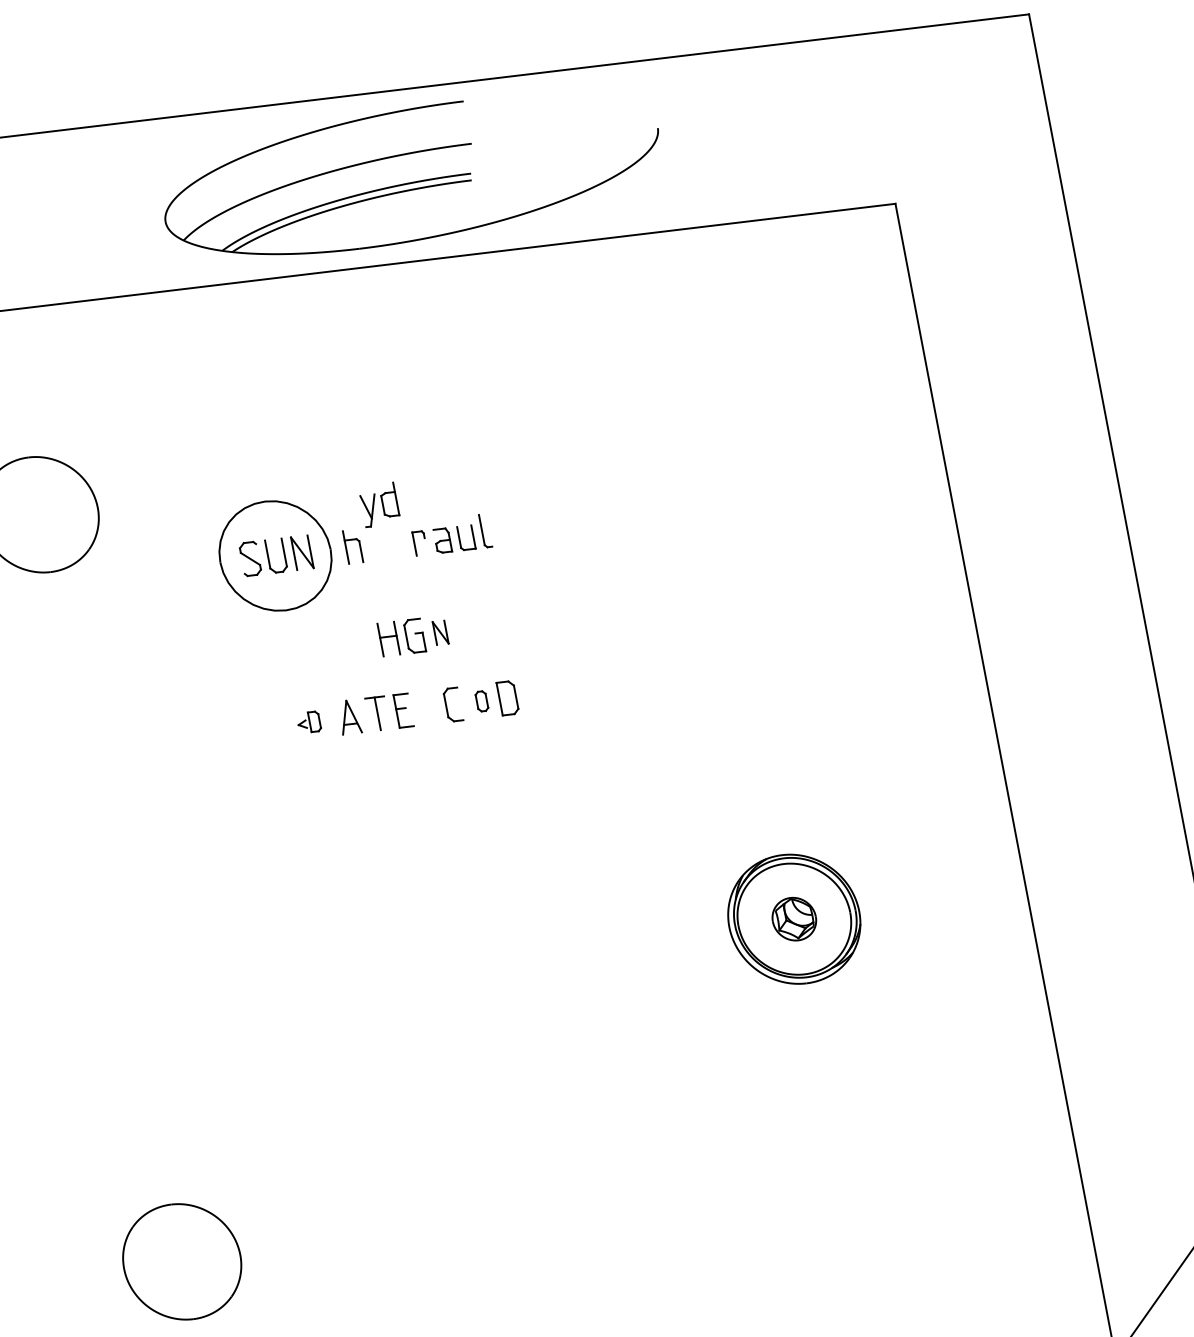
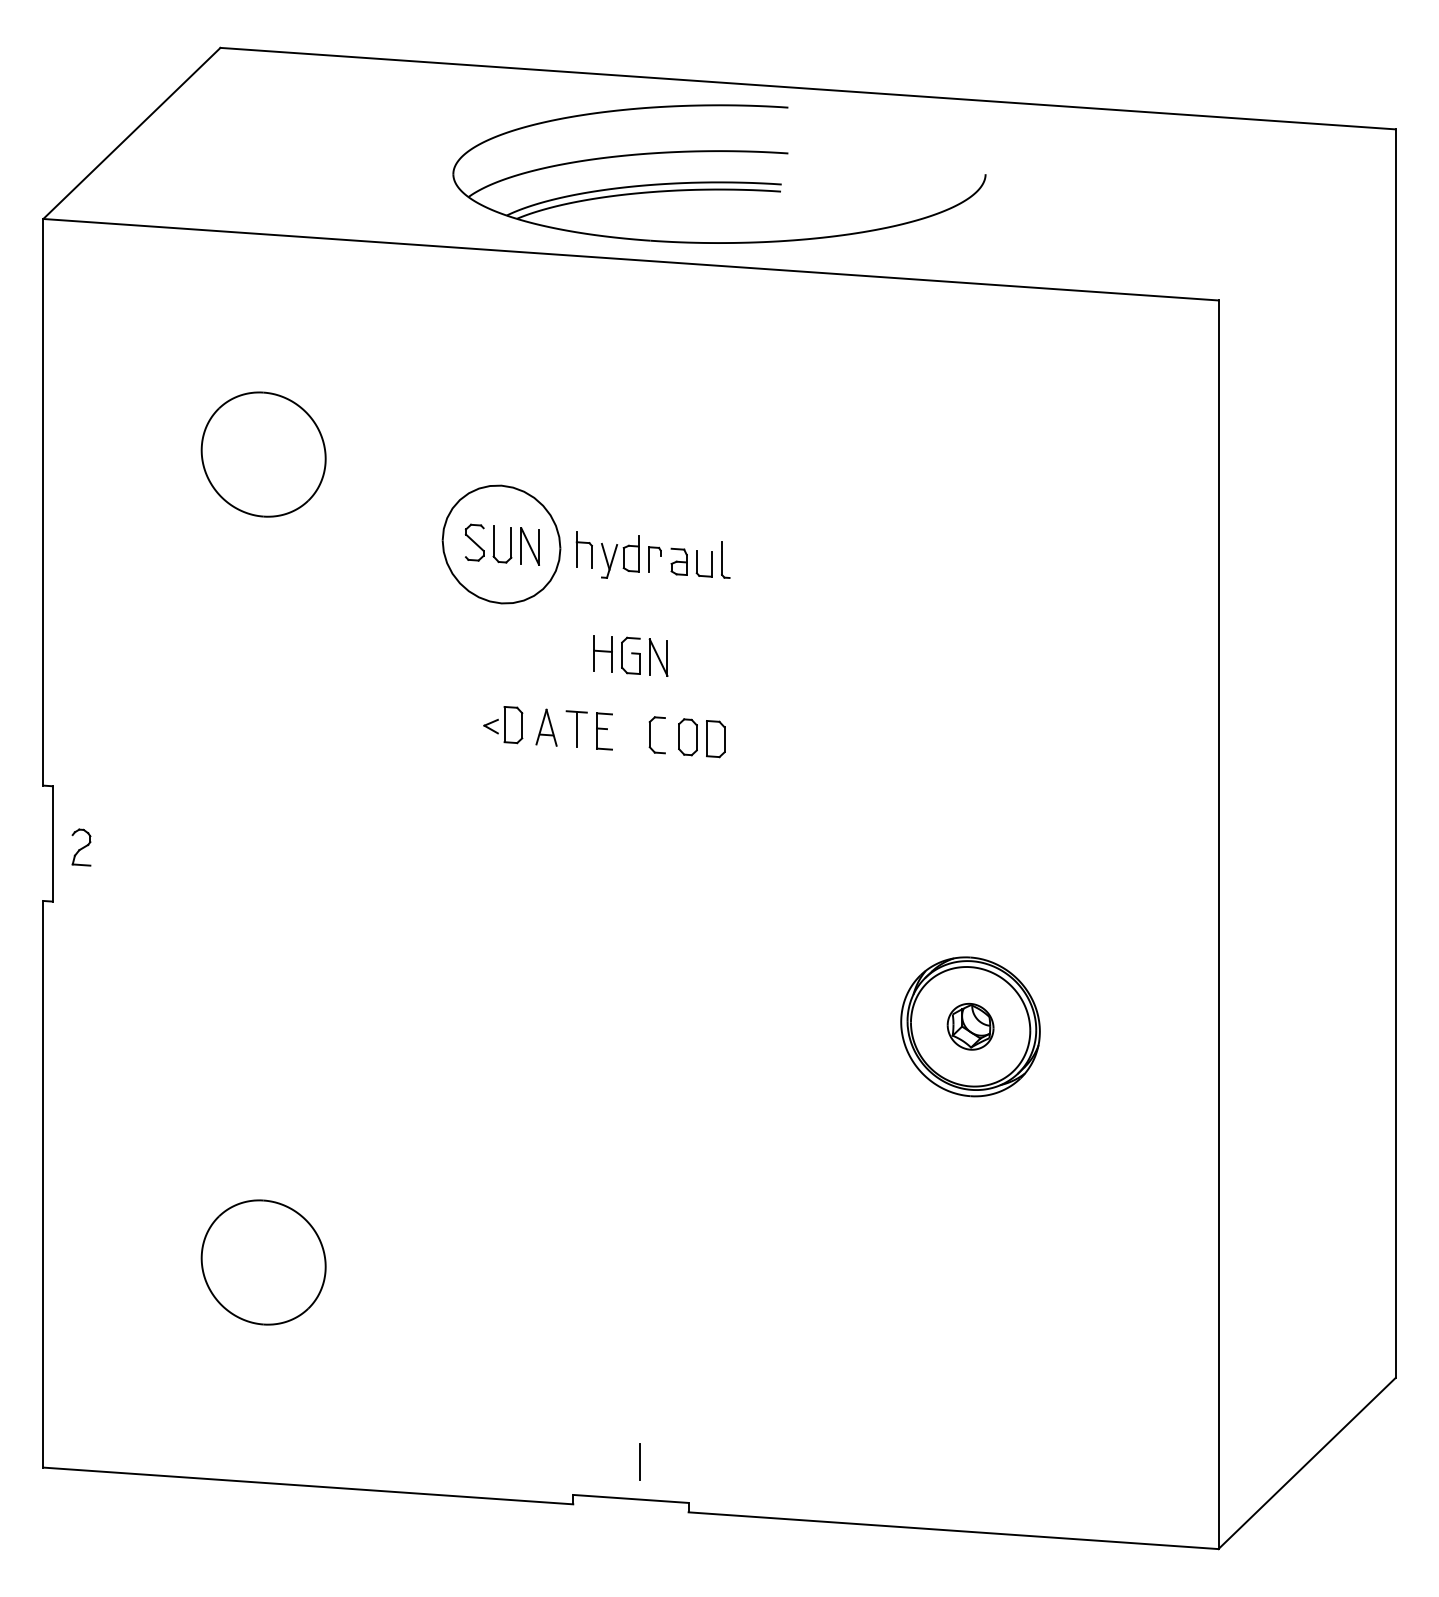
part: (379, 504) -> (620, 556), moved
part: (440, 632) -> (658, 657), size x1.43
part: (481, 701) -> (687, 737), size x1.67
part: (309, 722) -> (503, 725), size x1.67

